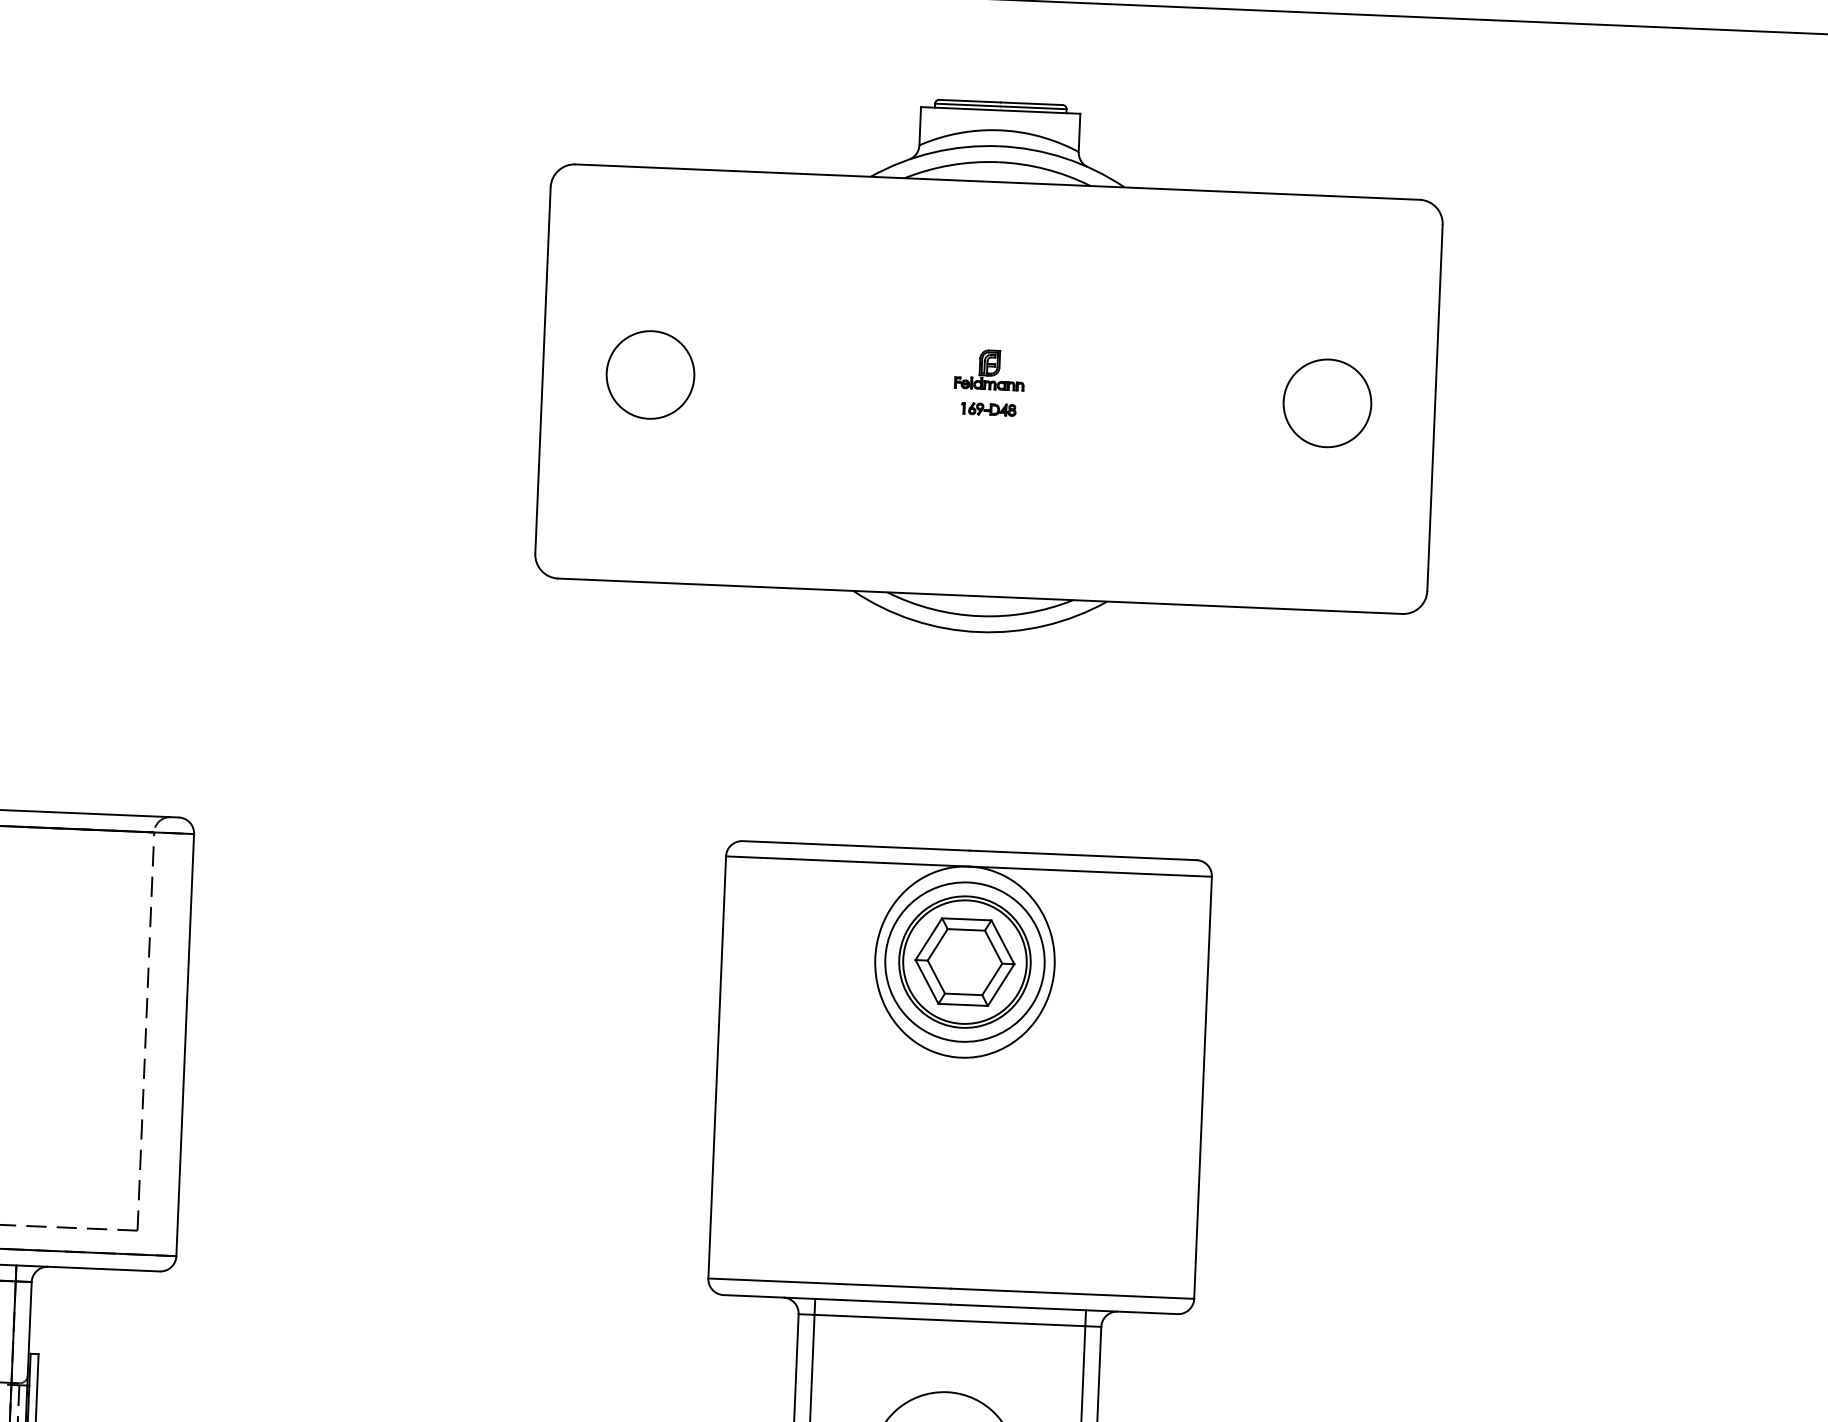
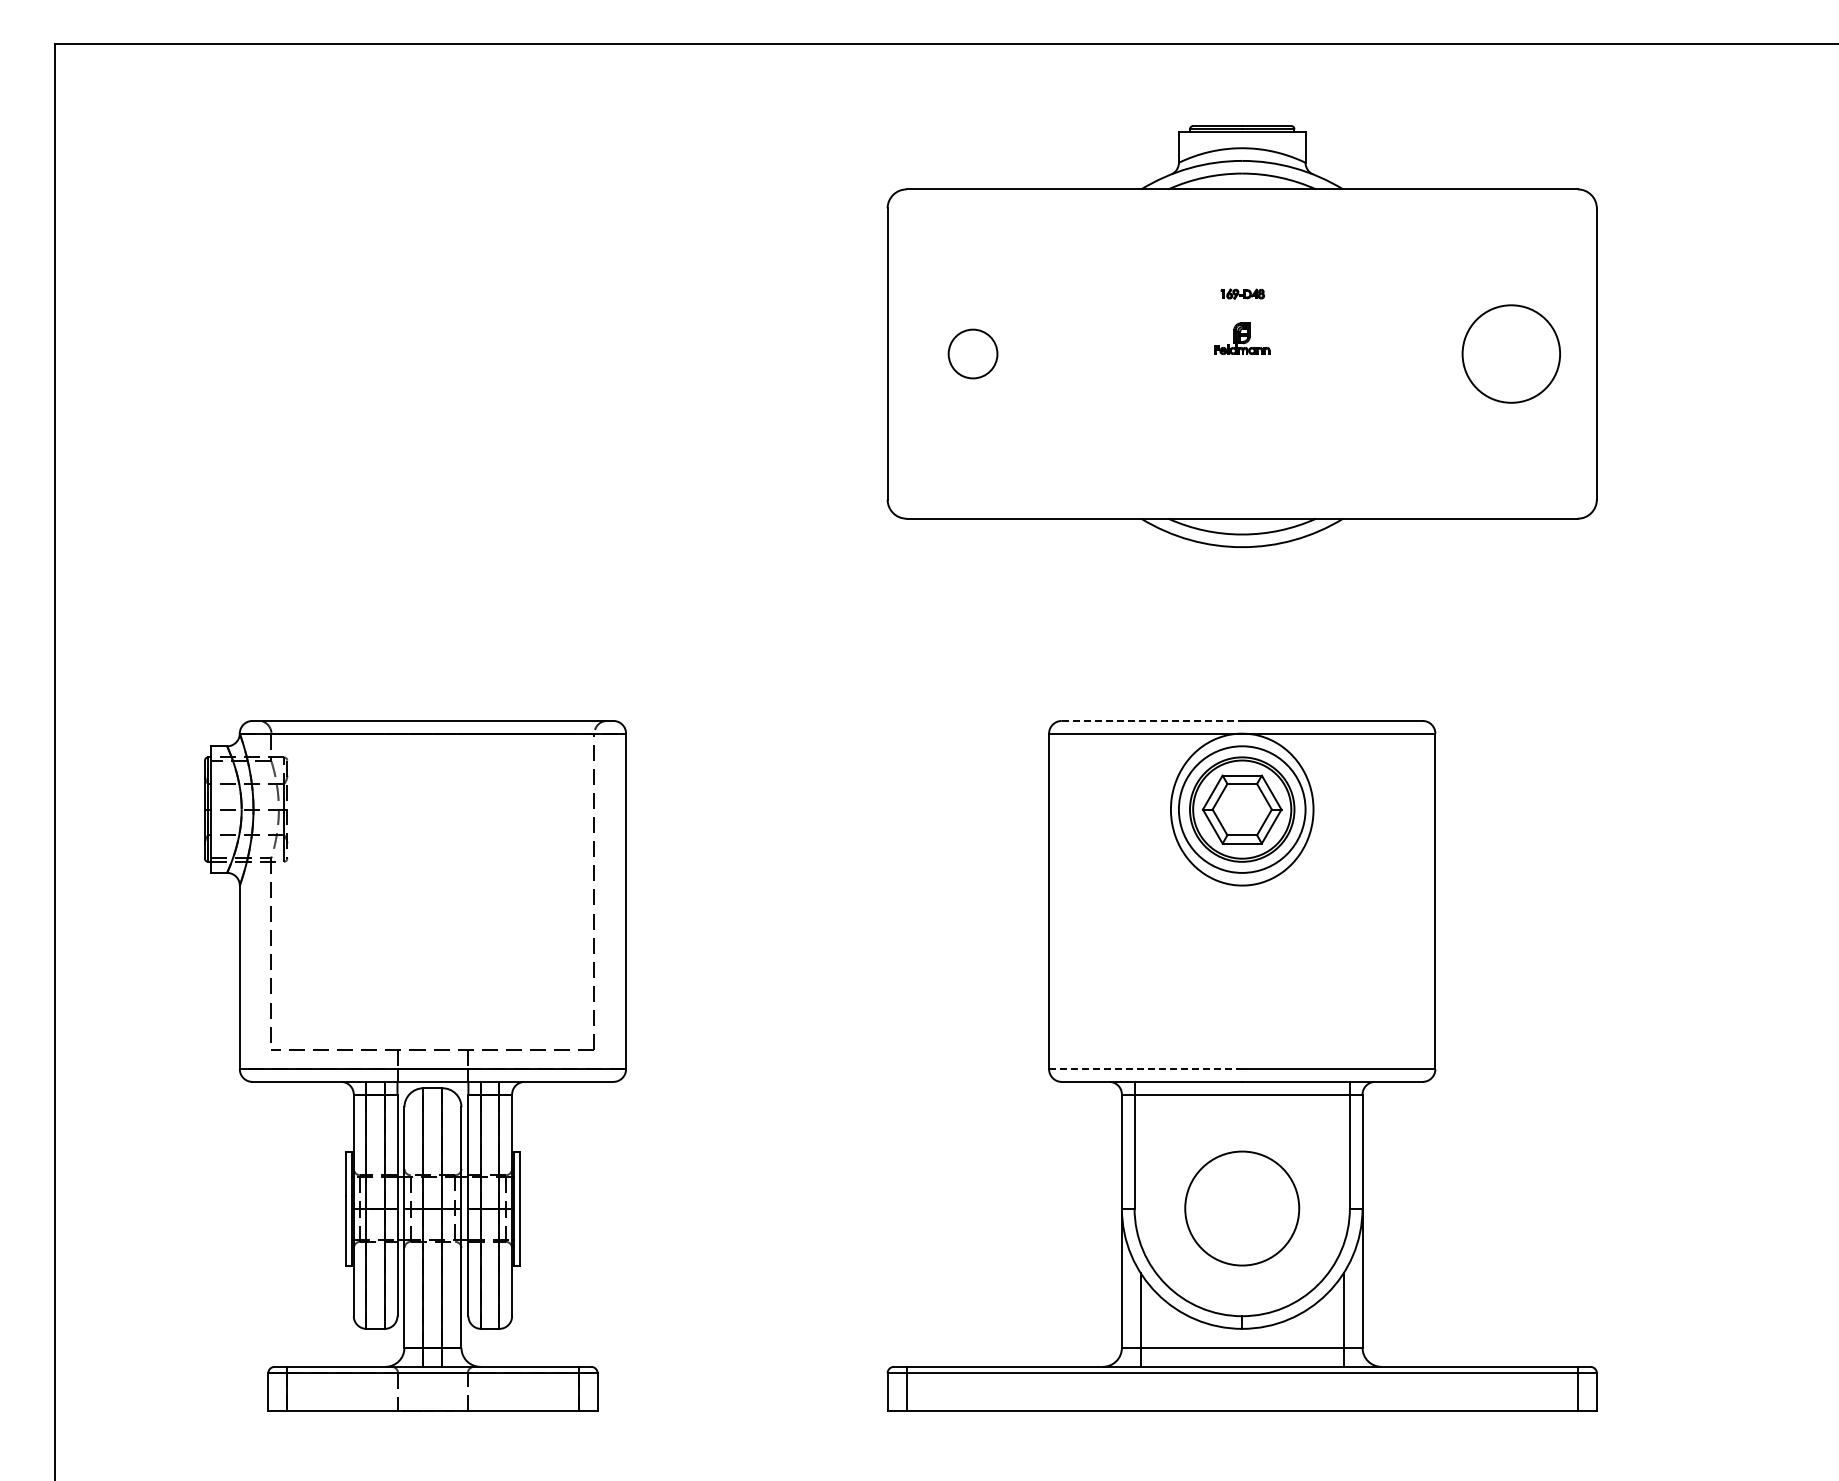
circle: (649, 374) -> (972, 353), size x0.7
circle: (1327, 402) -> (1511, 353), size x1.4
part: (988, 408) -> (1242, 293), moved
line: (856, 845) -> (1152, 720), solid -> dashed
line: (829, 1283) -> (1145, 1069), solid -> dashed

